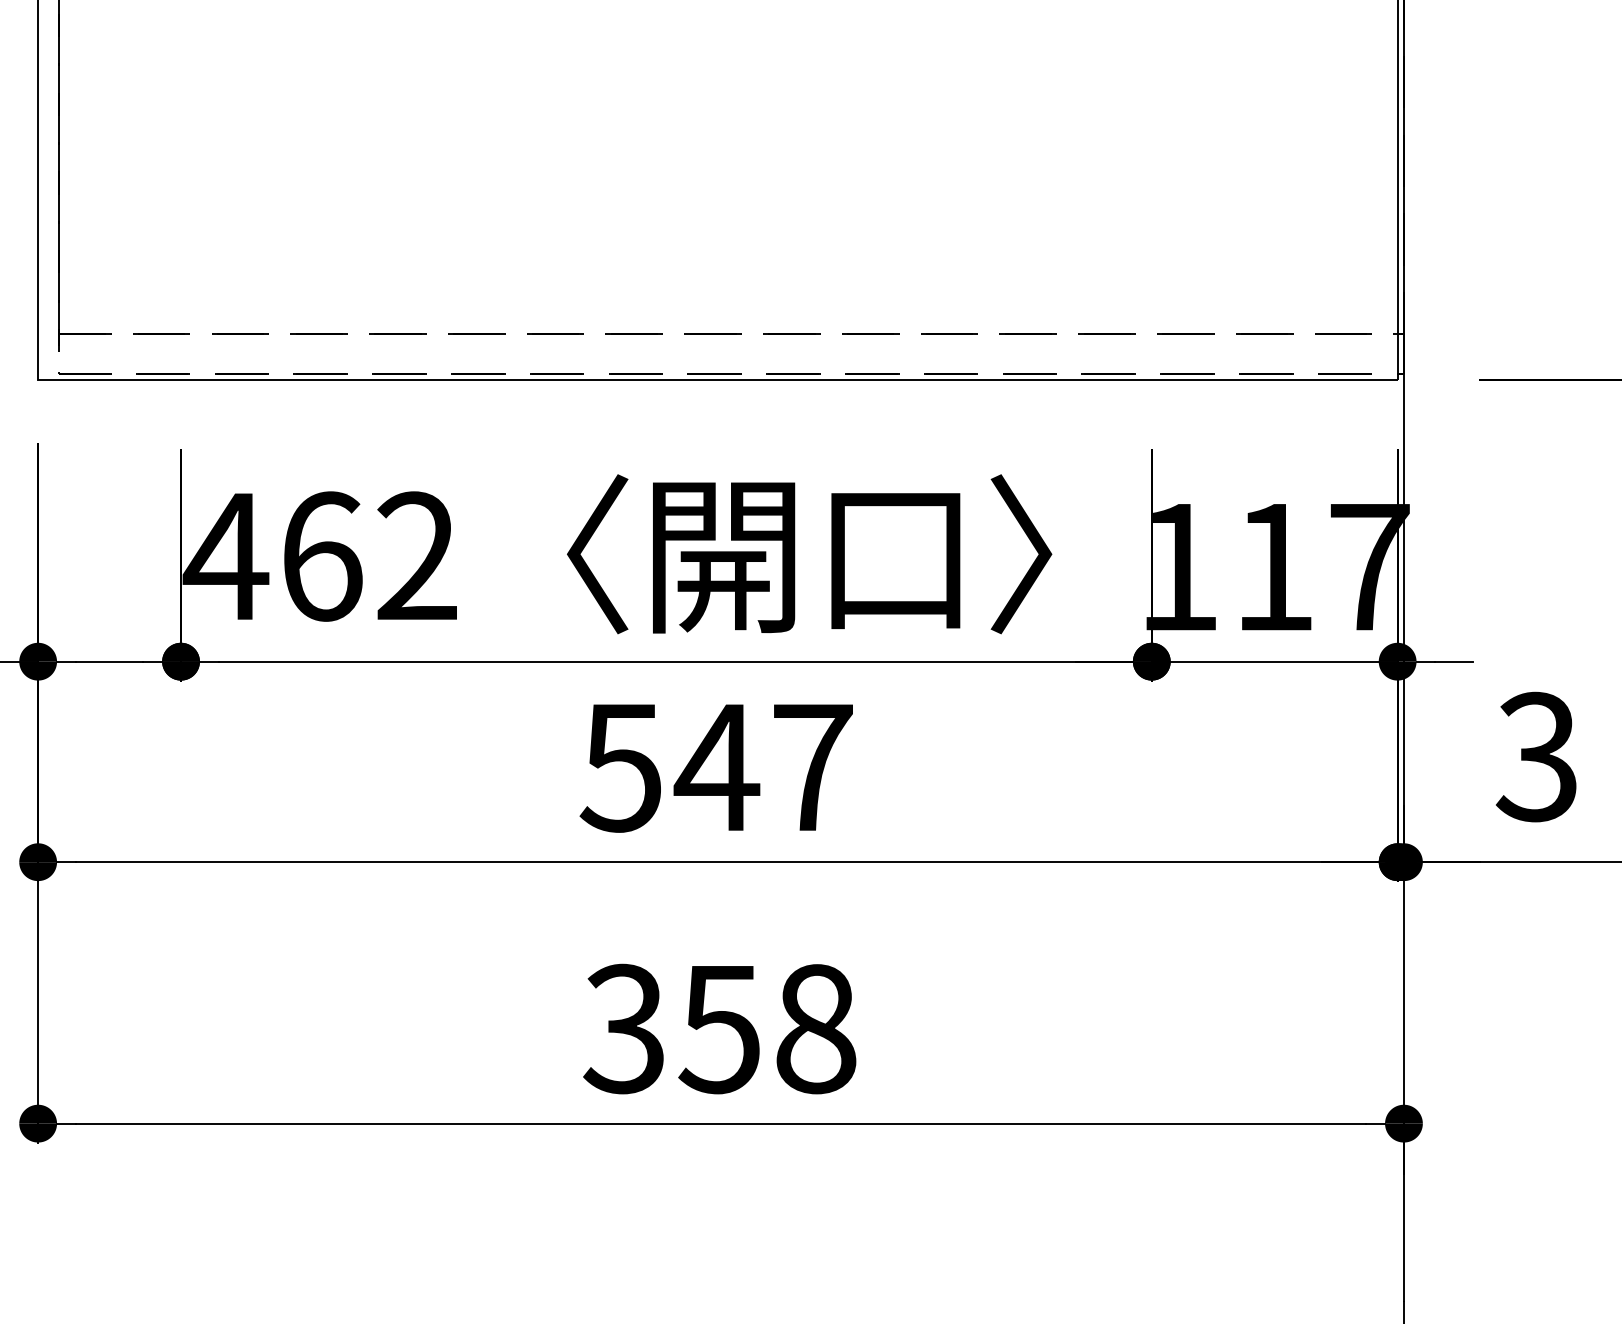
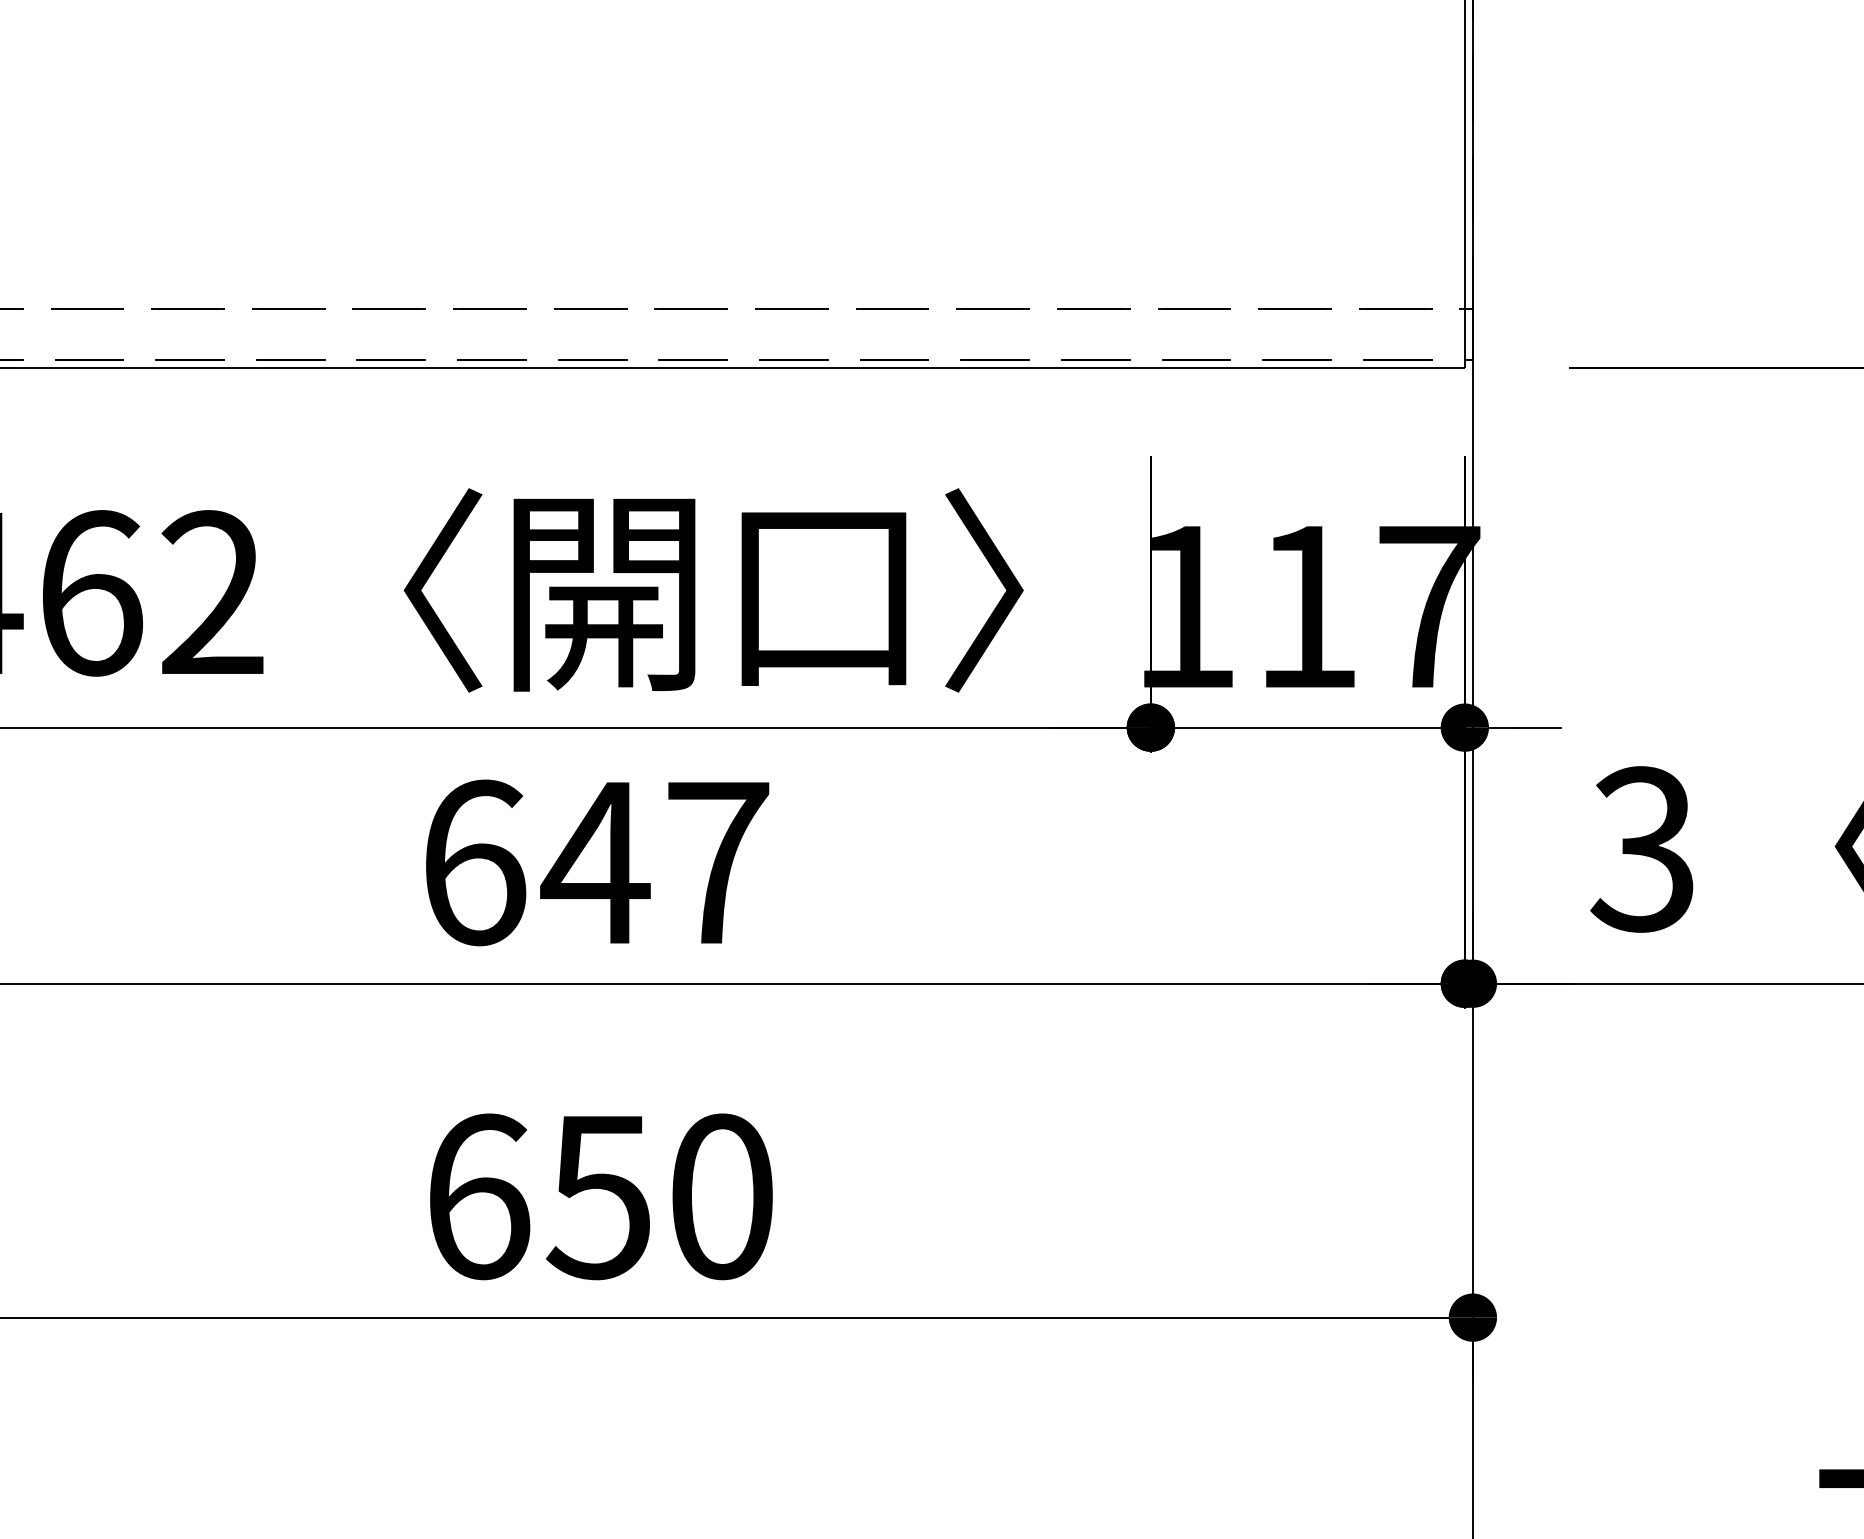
text: (620, 767) -> (472, 862), 547 -> 647
text: (719, 1028) -> (598, 1196), 358 -> 650

